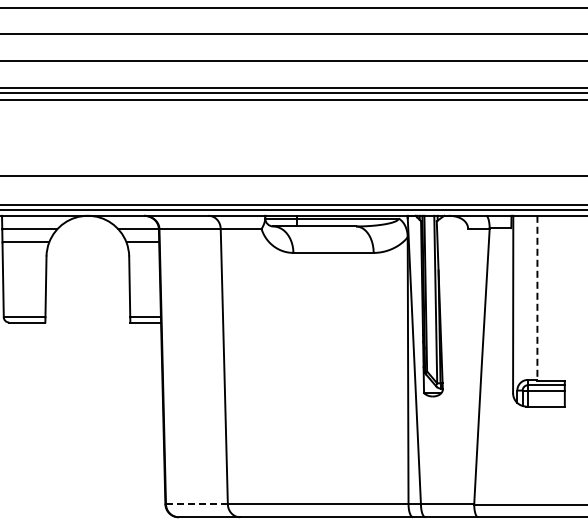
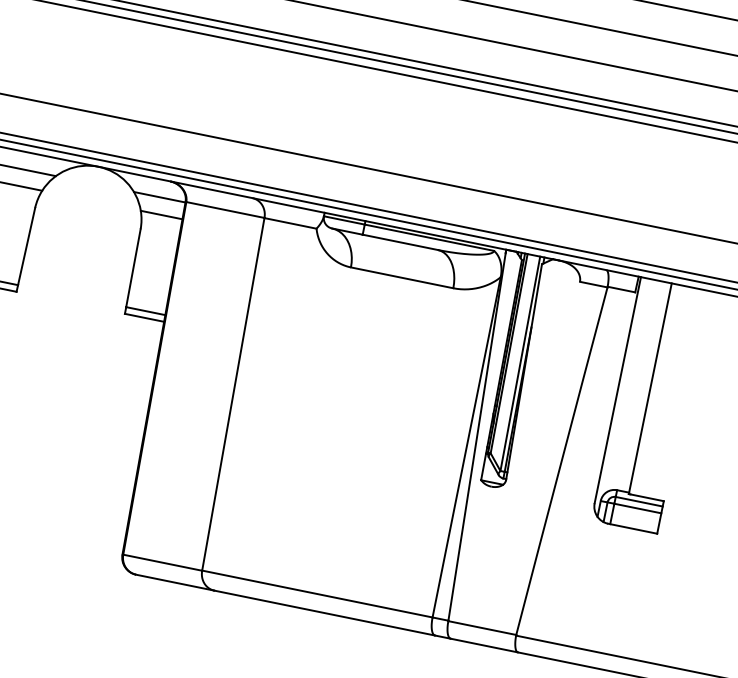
line: (537, 298) -> (650, 388), dashed -> solid
line: (196, 504) -> (162, 563), dashed -> solid

